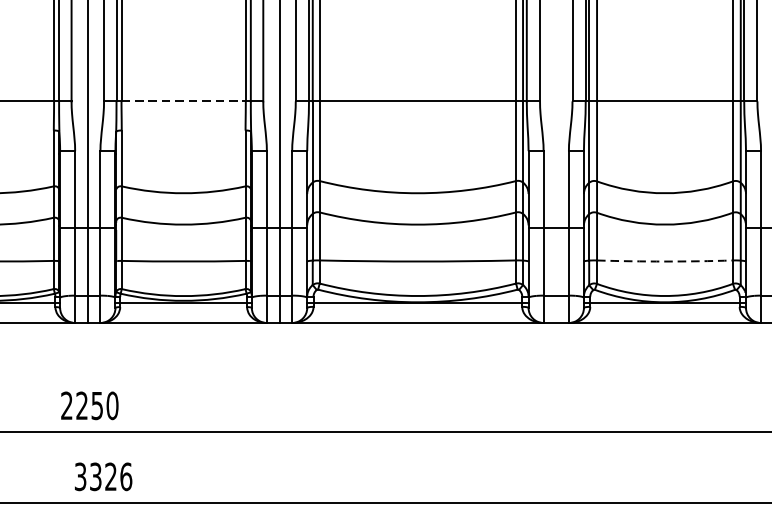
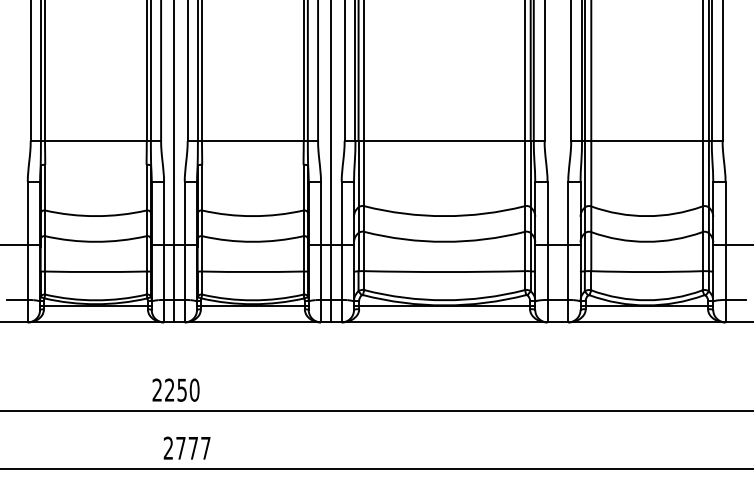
line: (183, 100) -> (252, 140), dashed -> solid
arc: (664, 262) -> (646, 272), dashed -> solid
text: (102, 475) -> (186, 447), 3326 -> 2777

